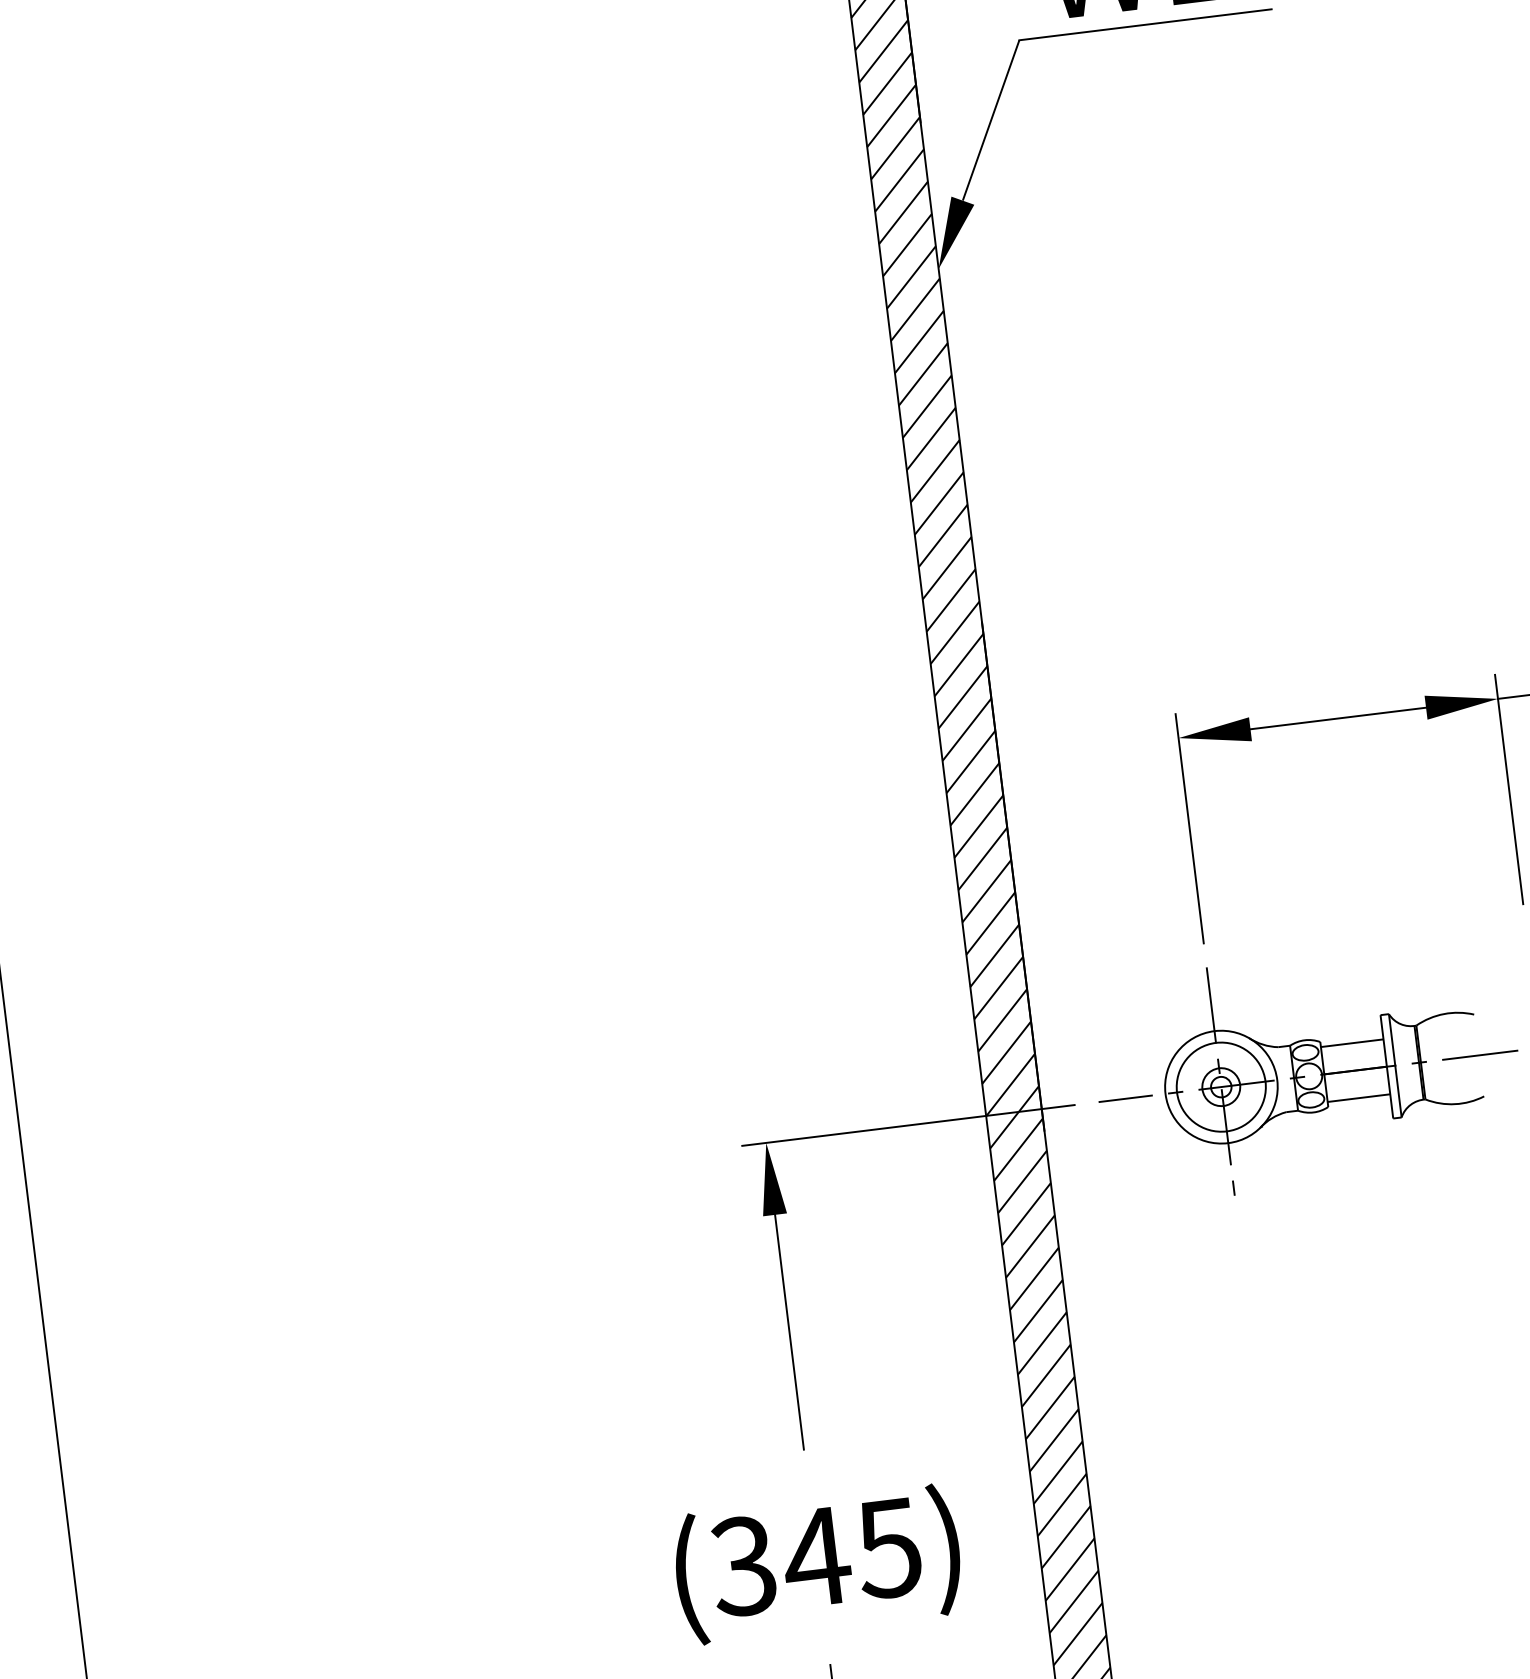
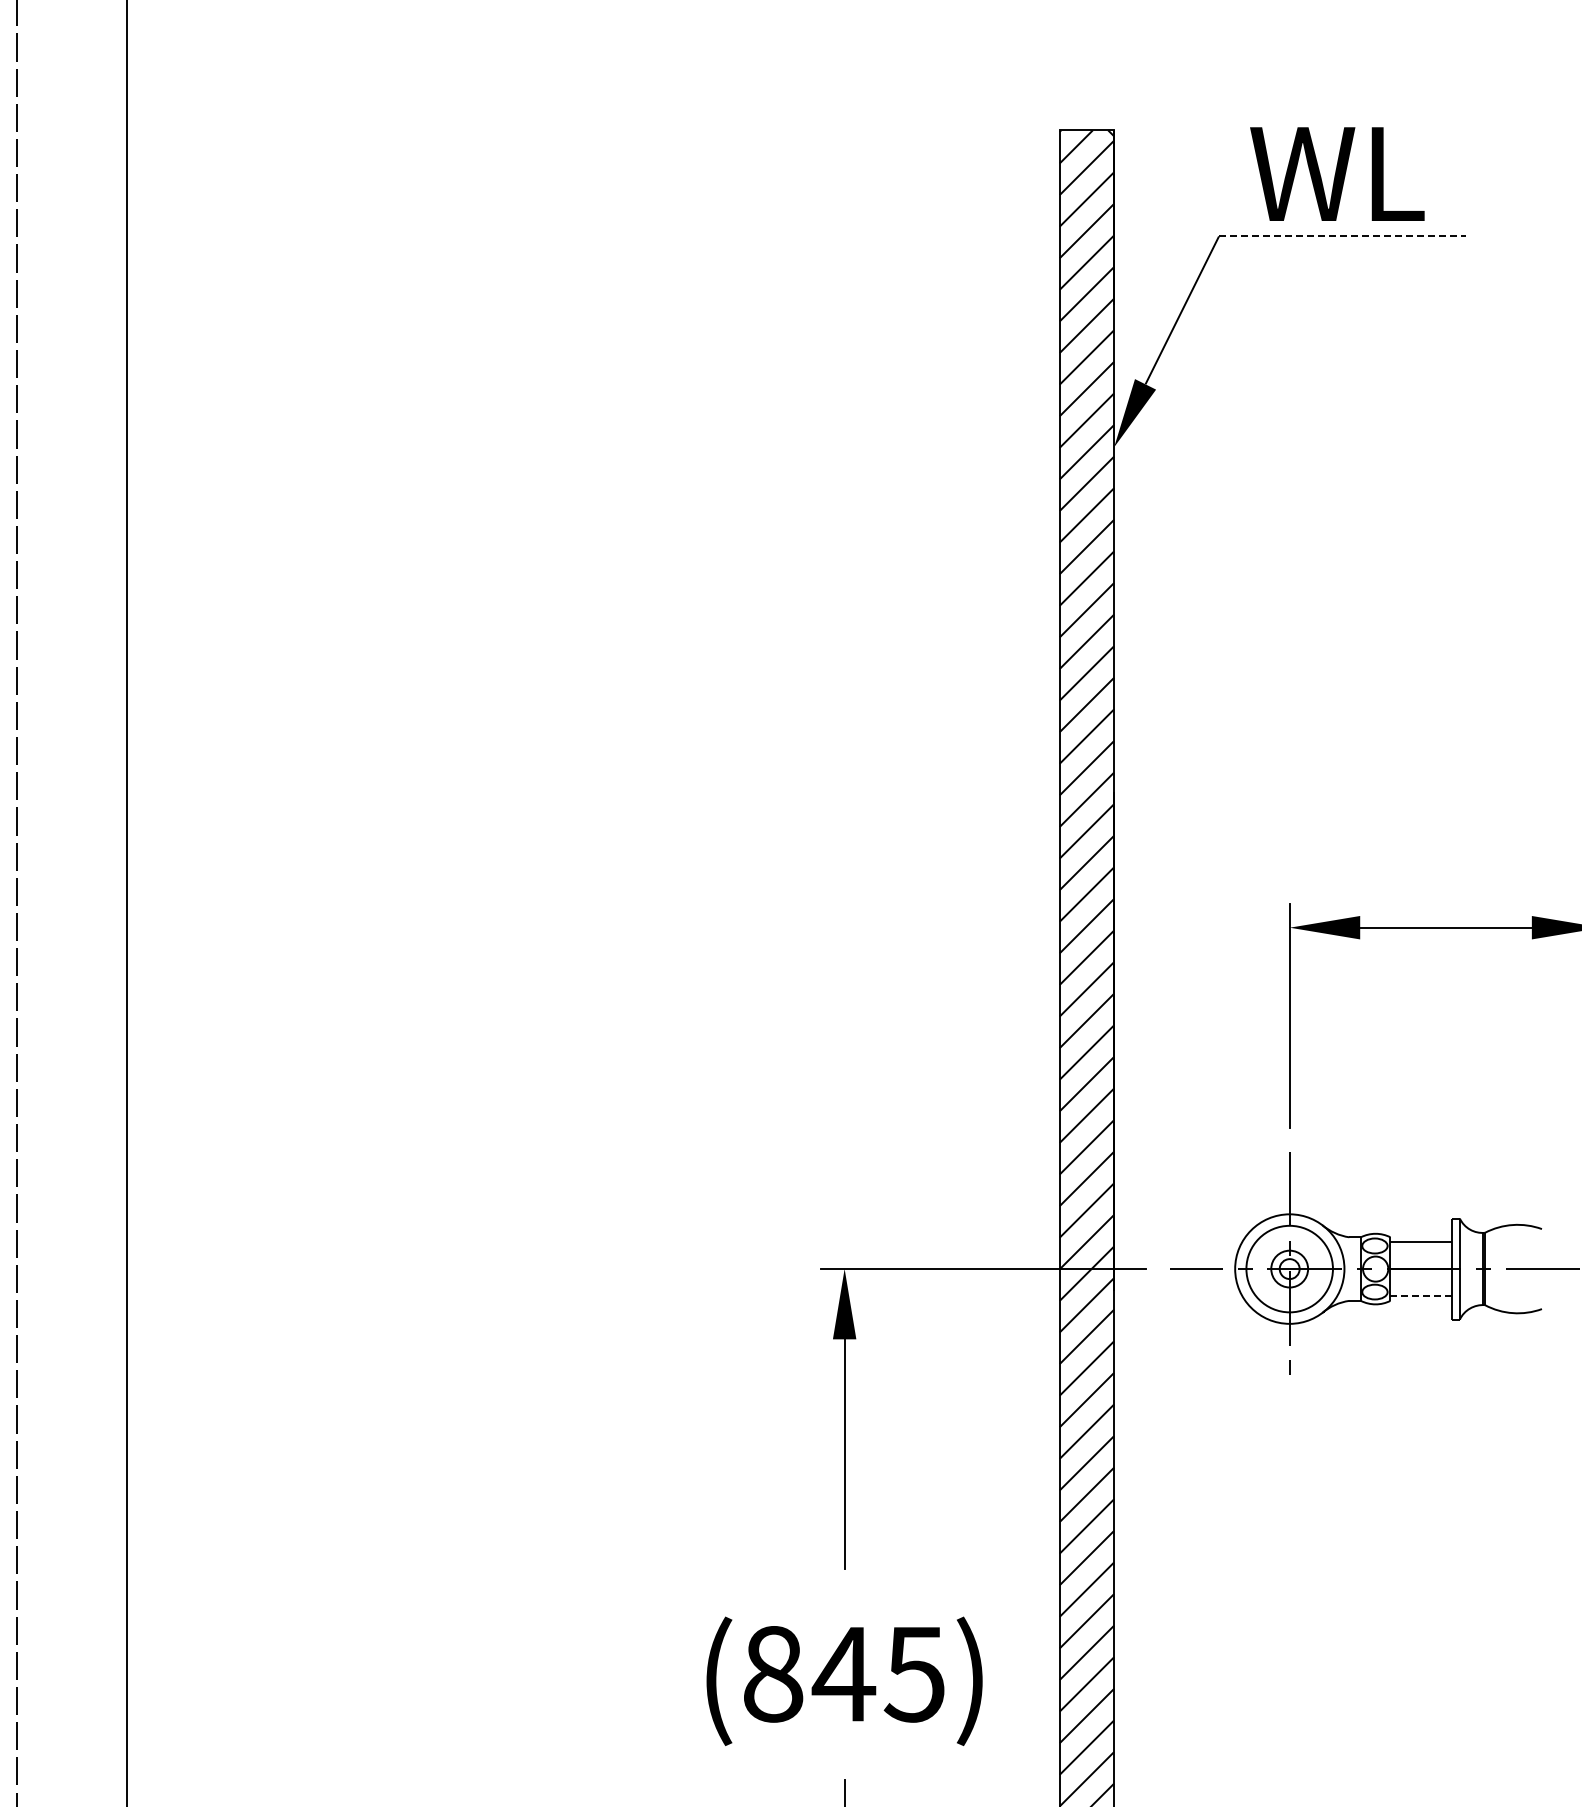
line: (1145, 24) -> (1342, 236), solid -> dashed
line: (1359, 1097) -> (1421, 1295), solid -> dashed
text: (743, 1565) -> (772, 1673), (345) -> (845)

